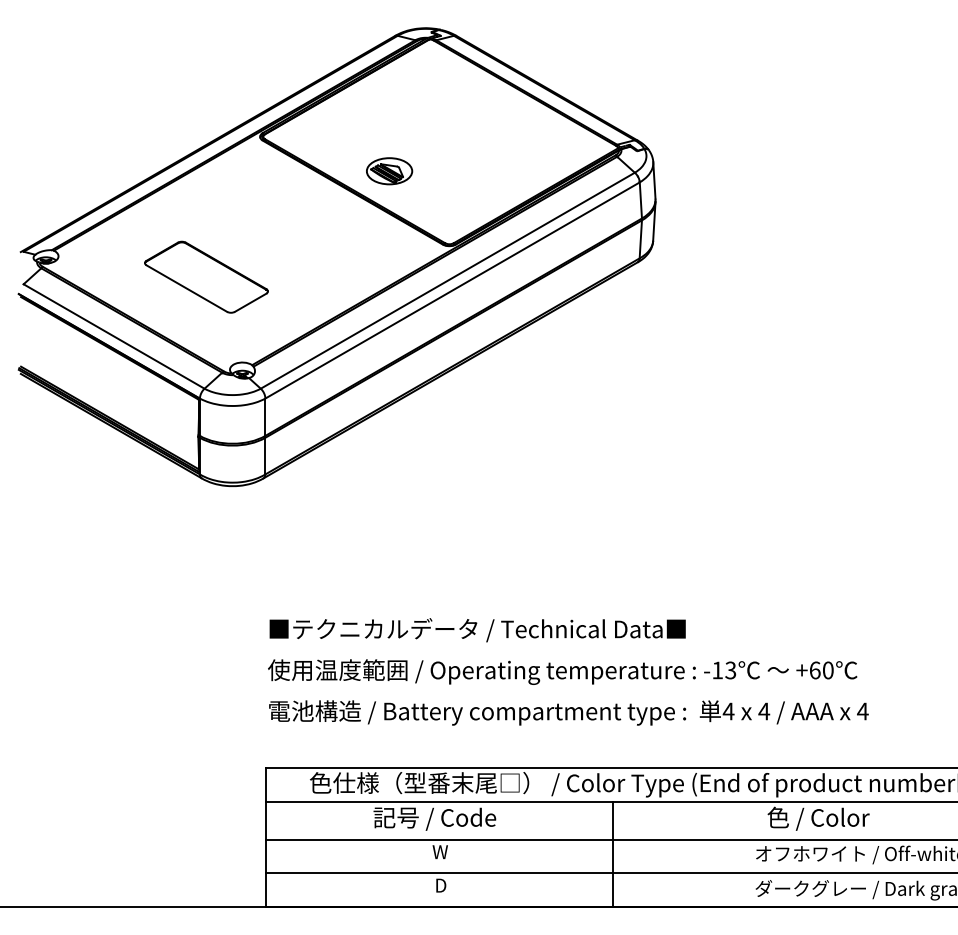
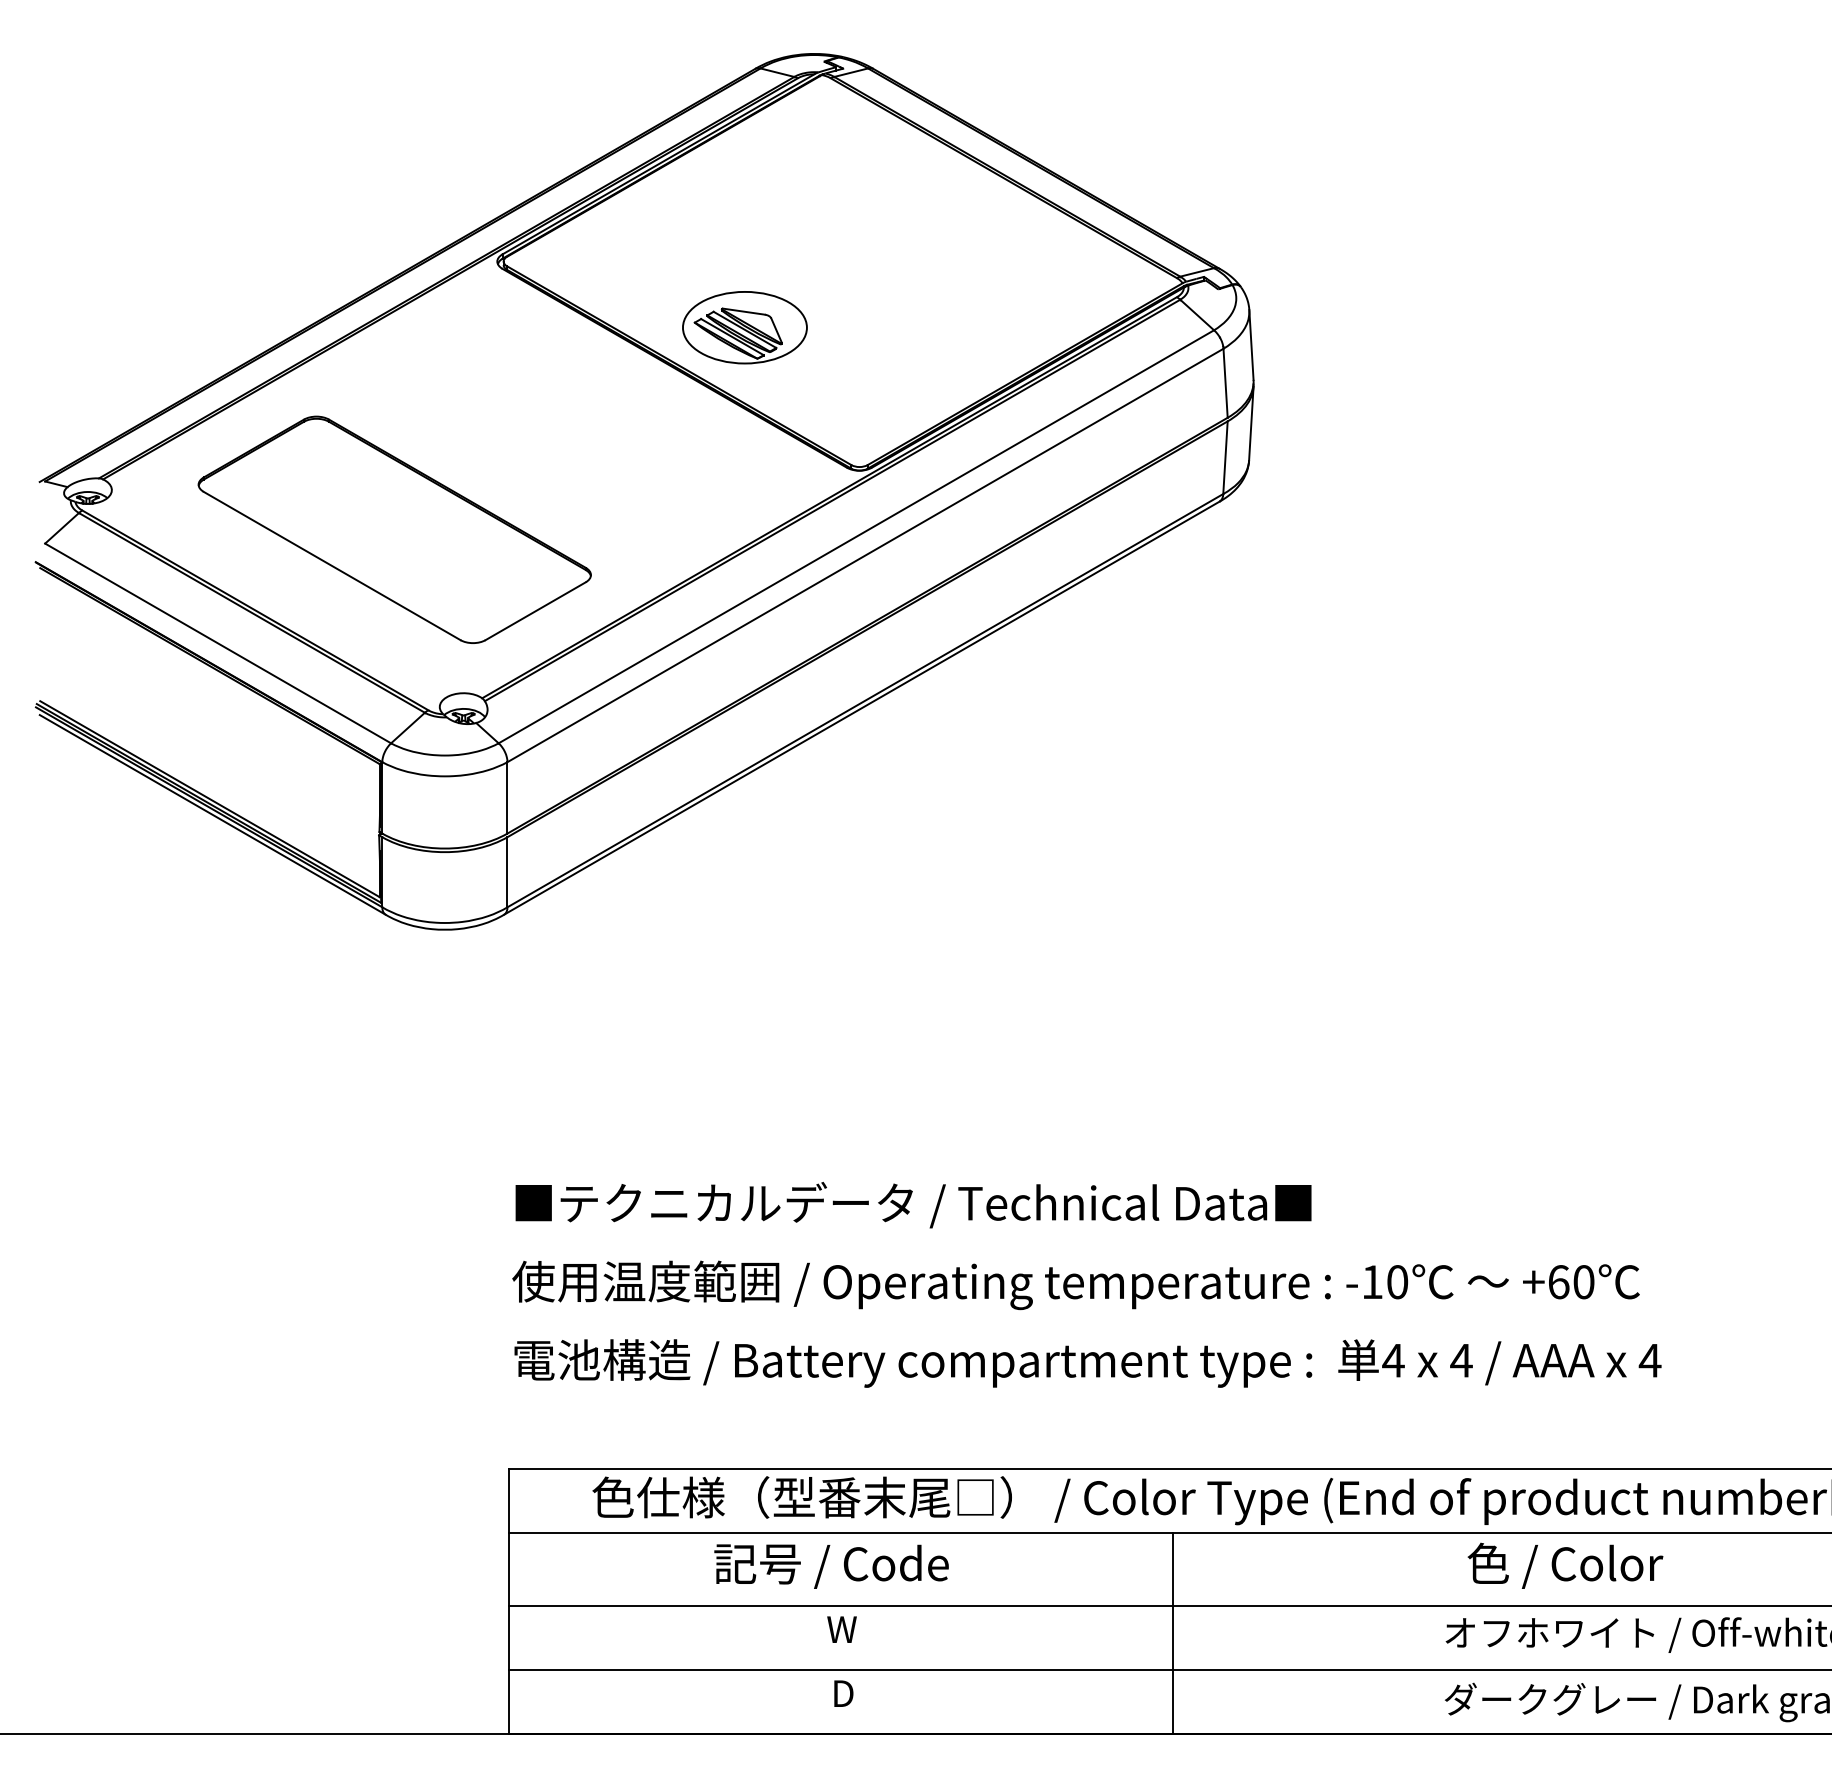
part: (389, 170) -> (744, 325), size x1.43
part: (206, 277) -> (394, 530), size x1.67
text: (730, 670) -> (1396, 1282), -13 -> -10

